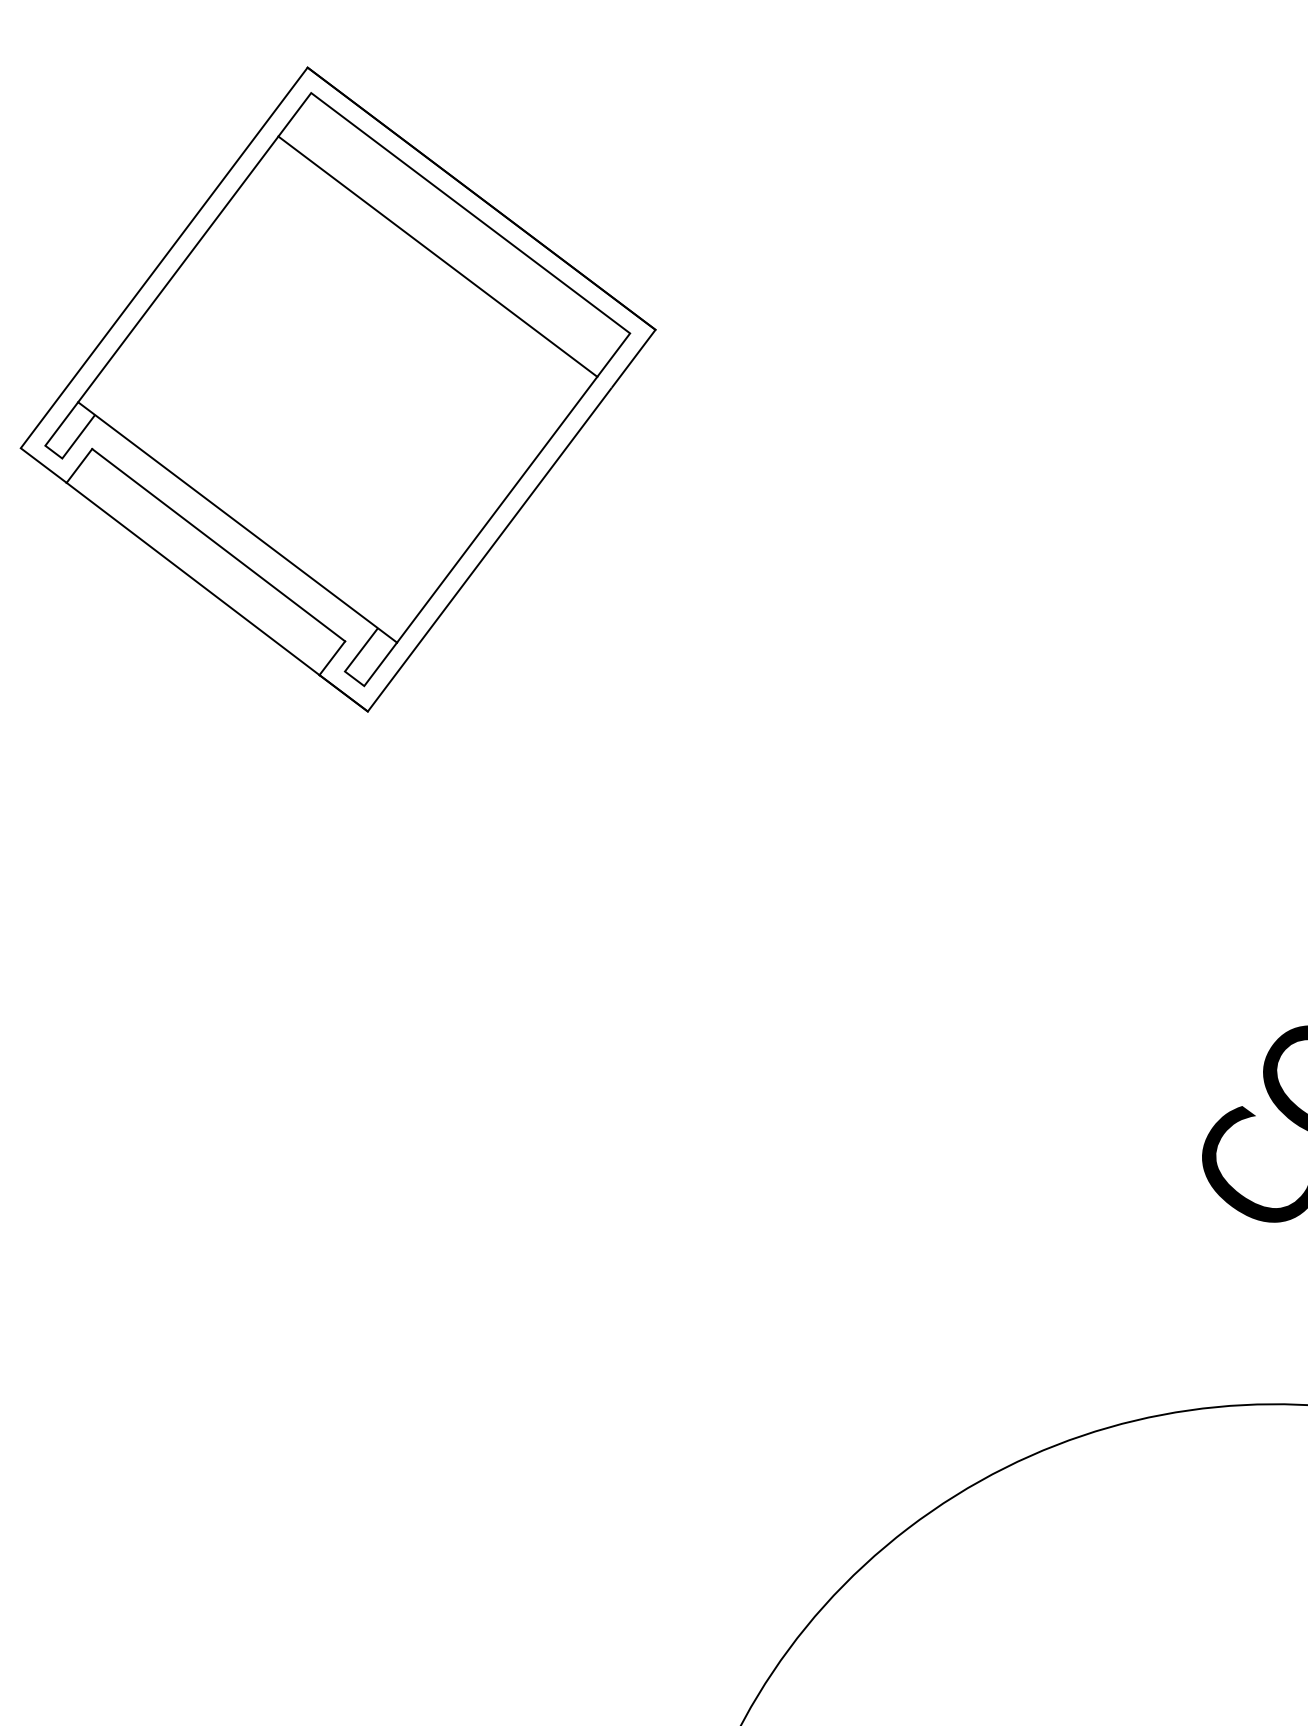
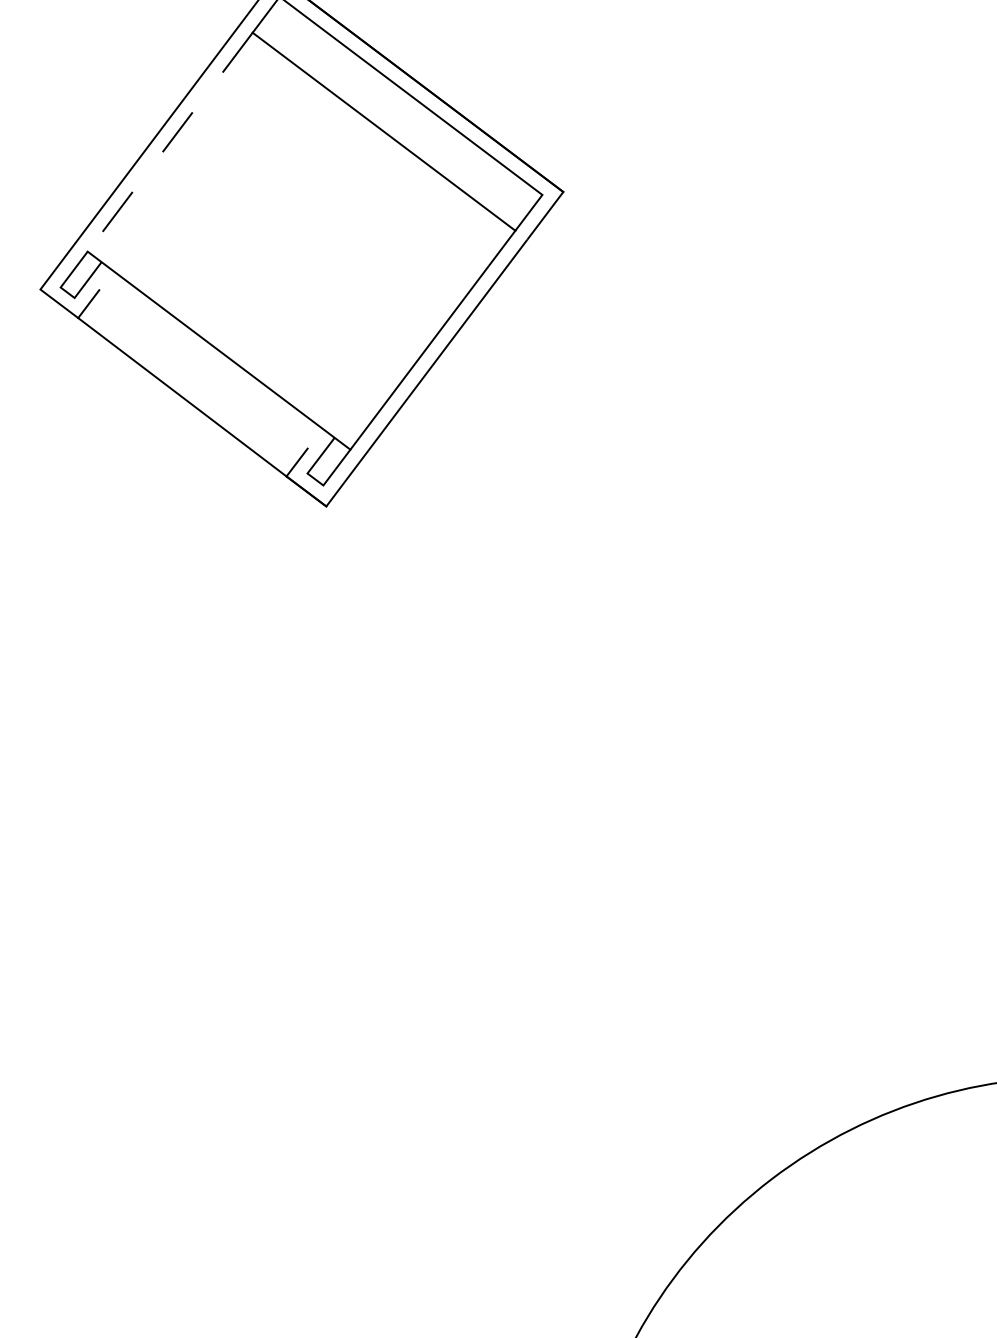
line: (178, 269) -> (170, 142), solid -> dashed
line: (218, 545) -> (203, 369), removed

